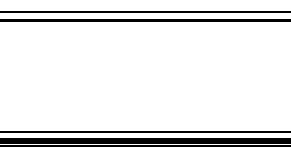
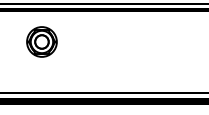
part: (68, 62) -> (42, 41), added

